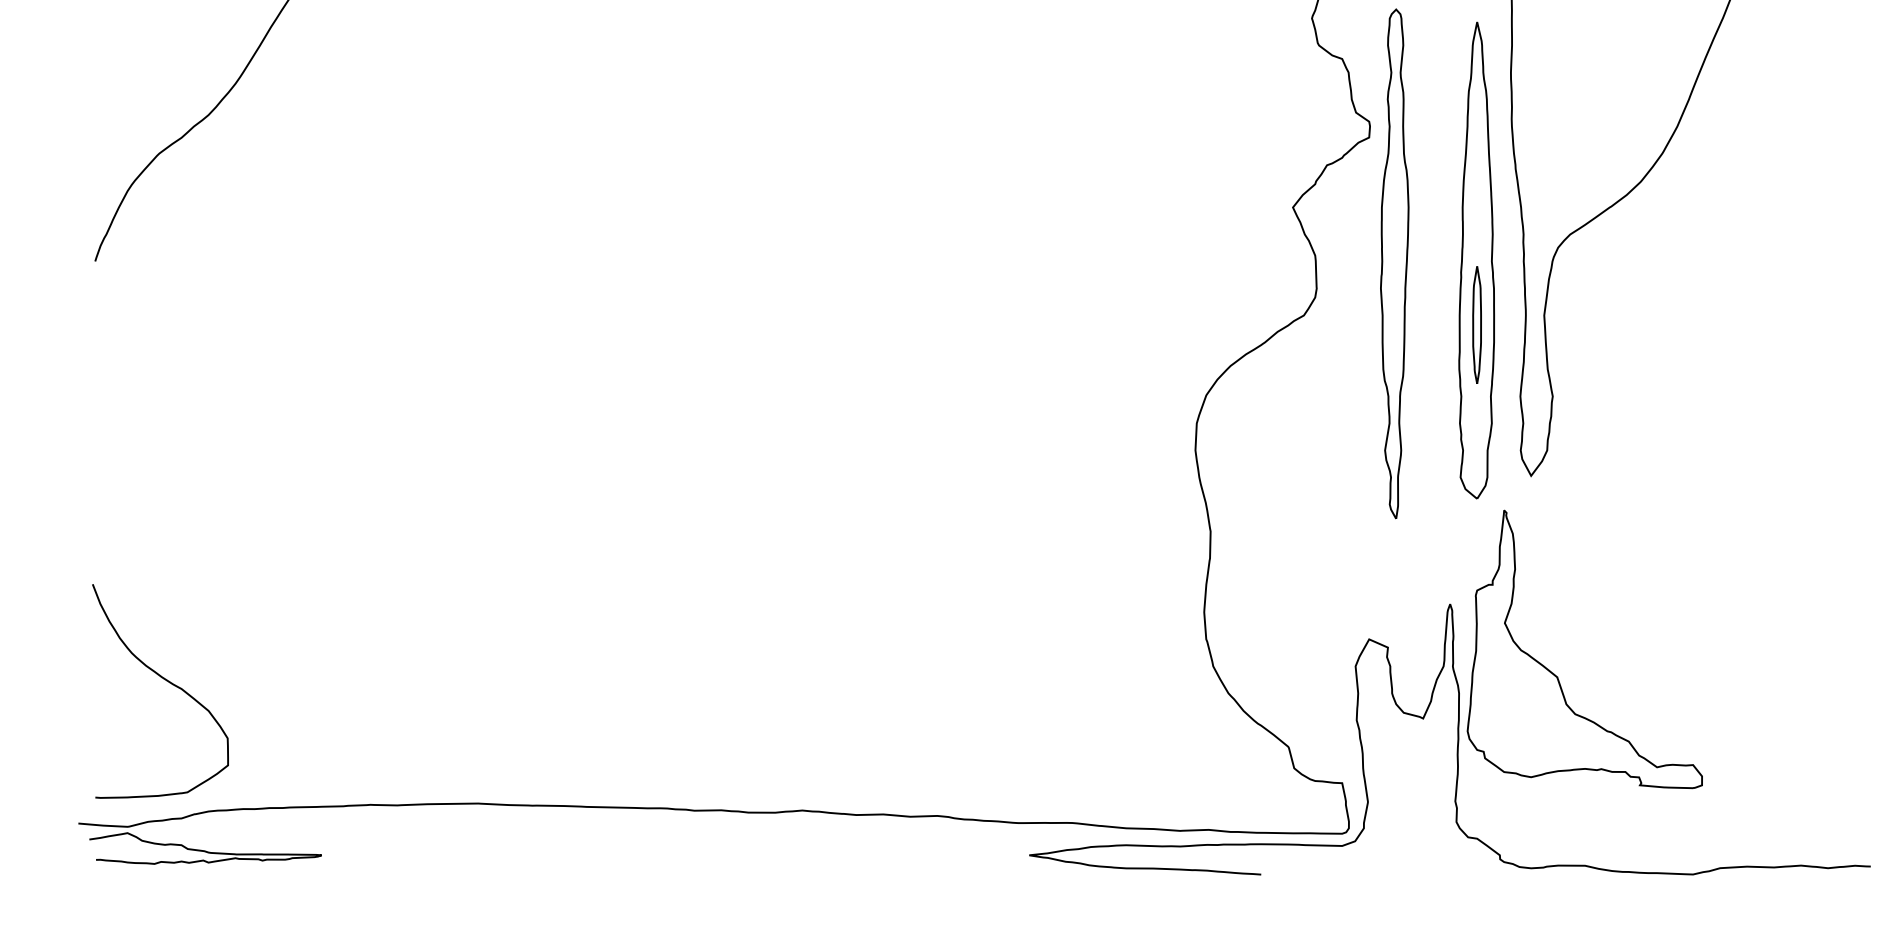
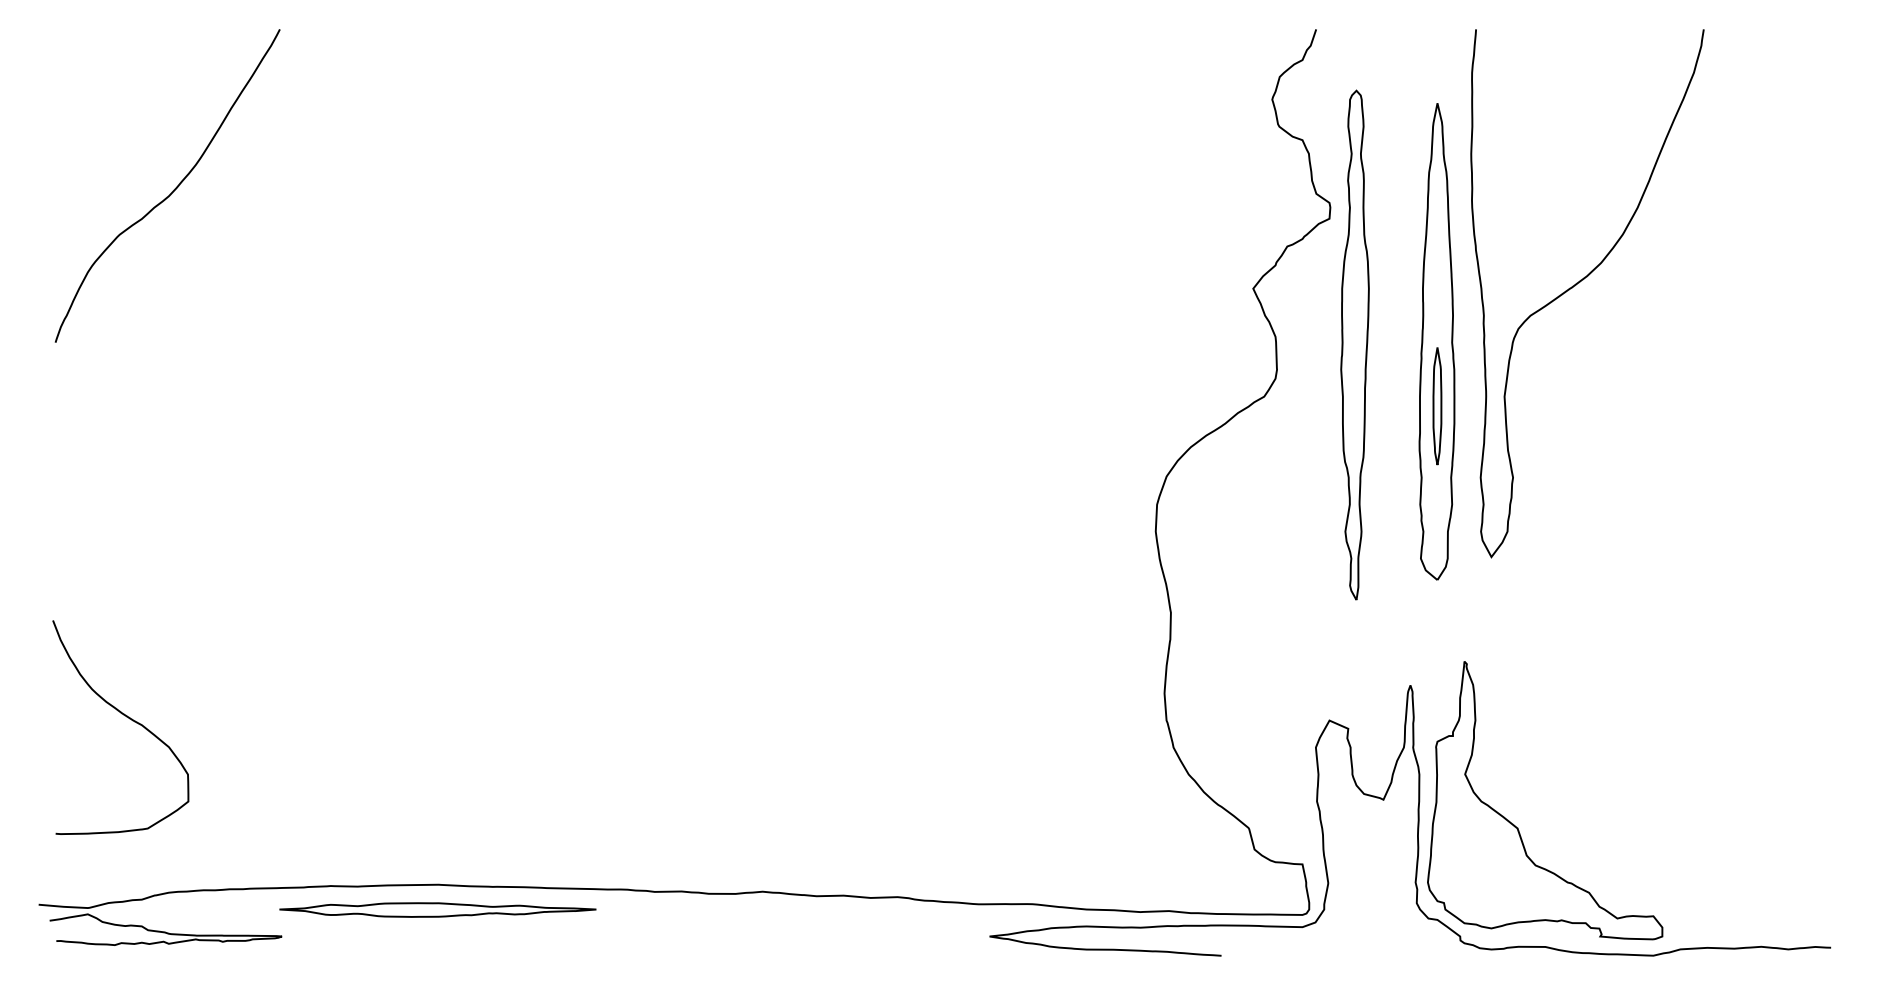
part: (1557, 676) -> (1517, 827), moved
curve: (166, 681) -> (126, 717), moved
part: (477, 828) -> (437, 909), added

